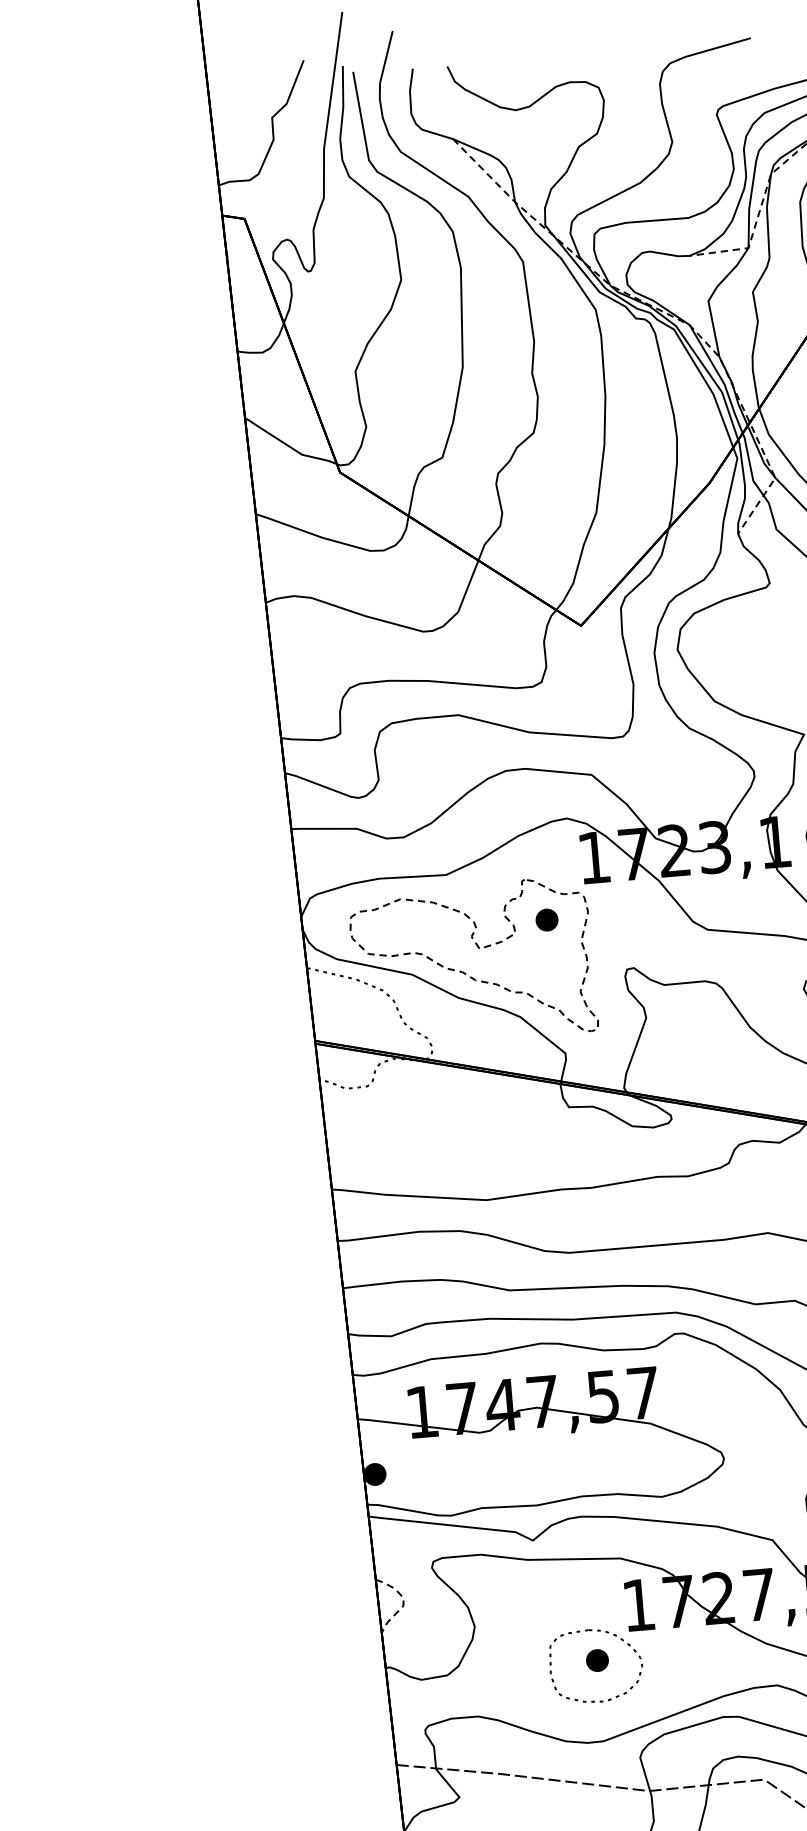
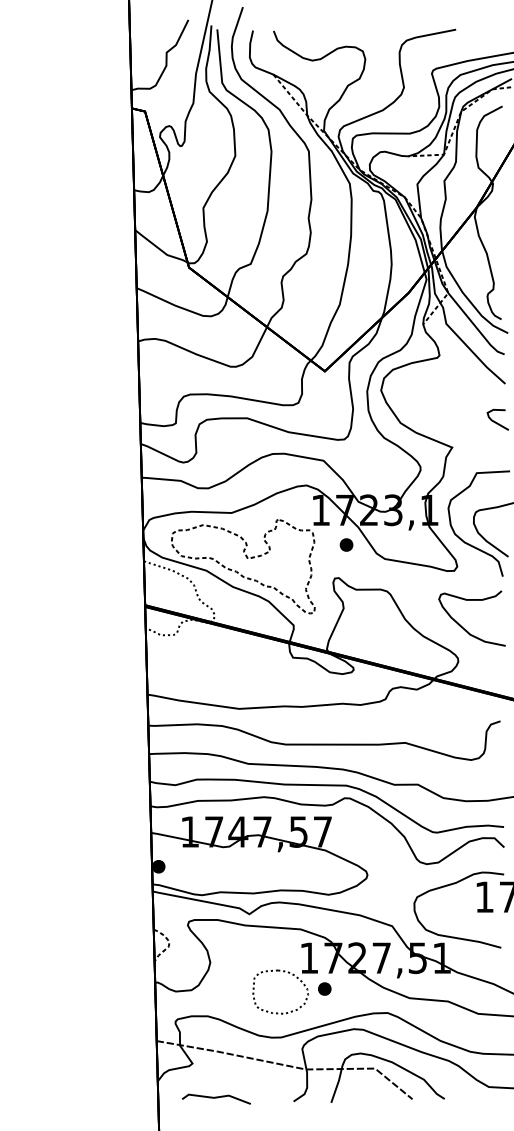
part: (546, 919) -> (346, 544), moved
part: (596, 1659) -> (324, 988), moved

